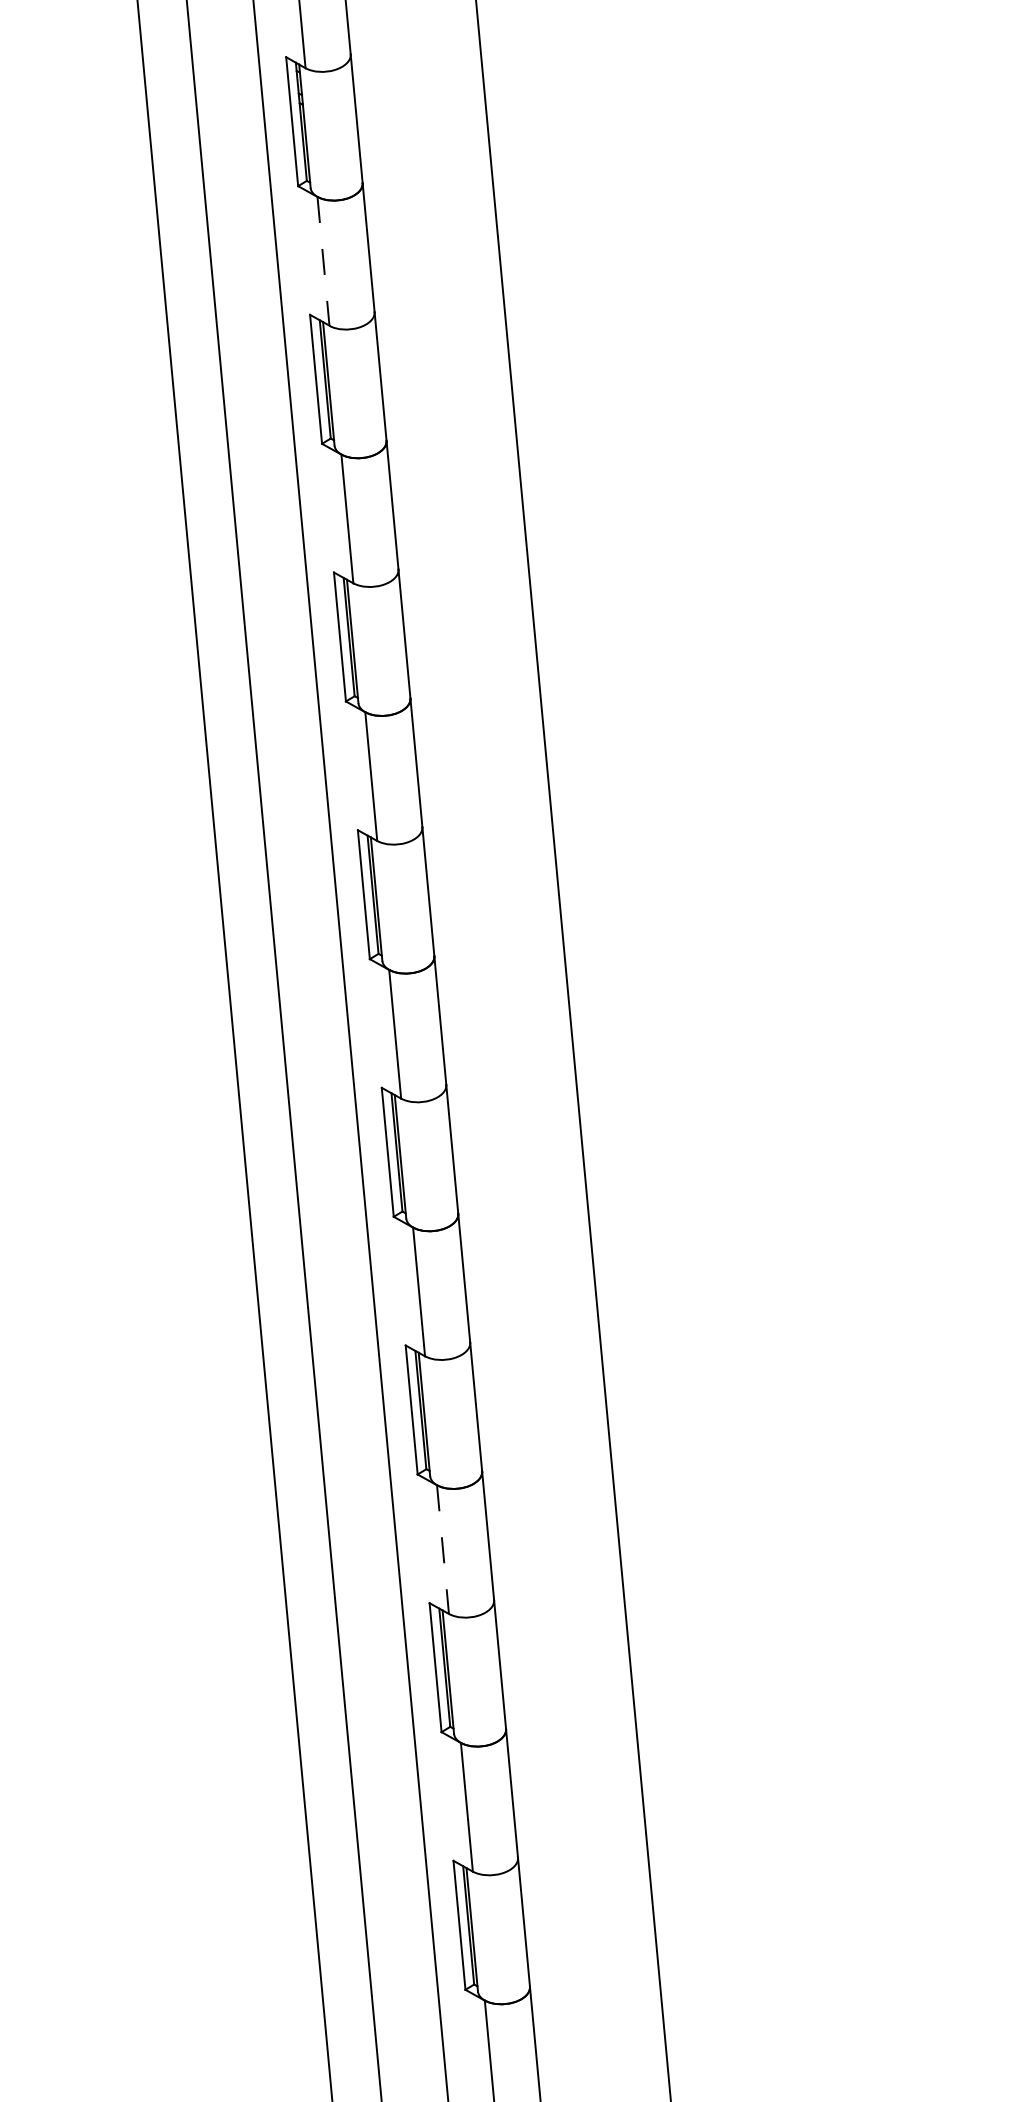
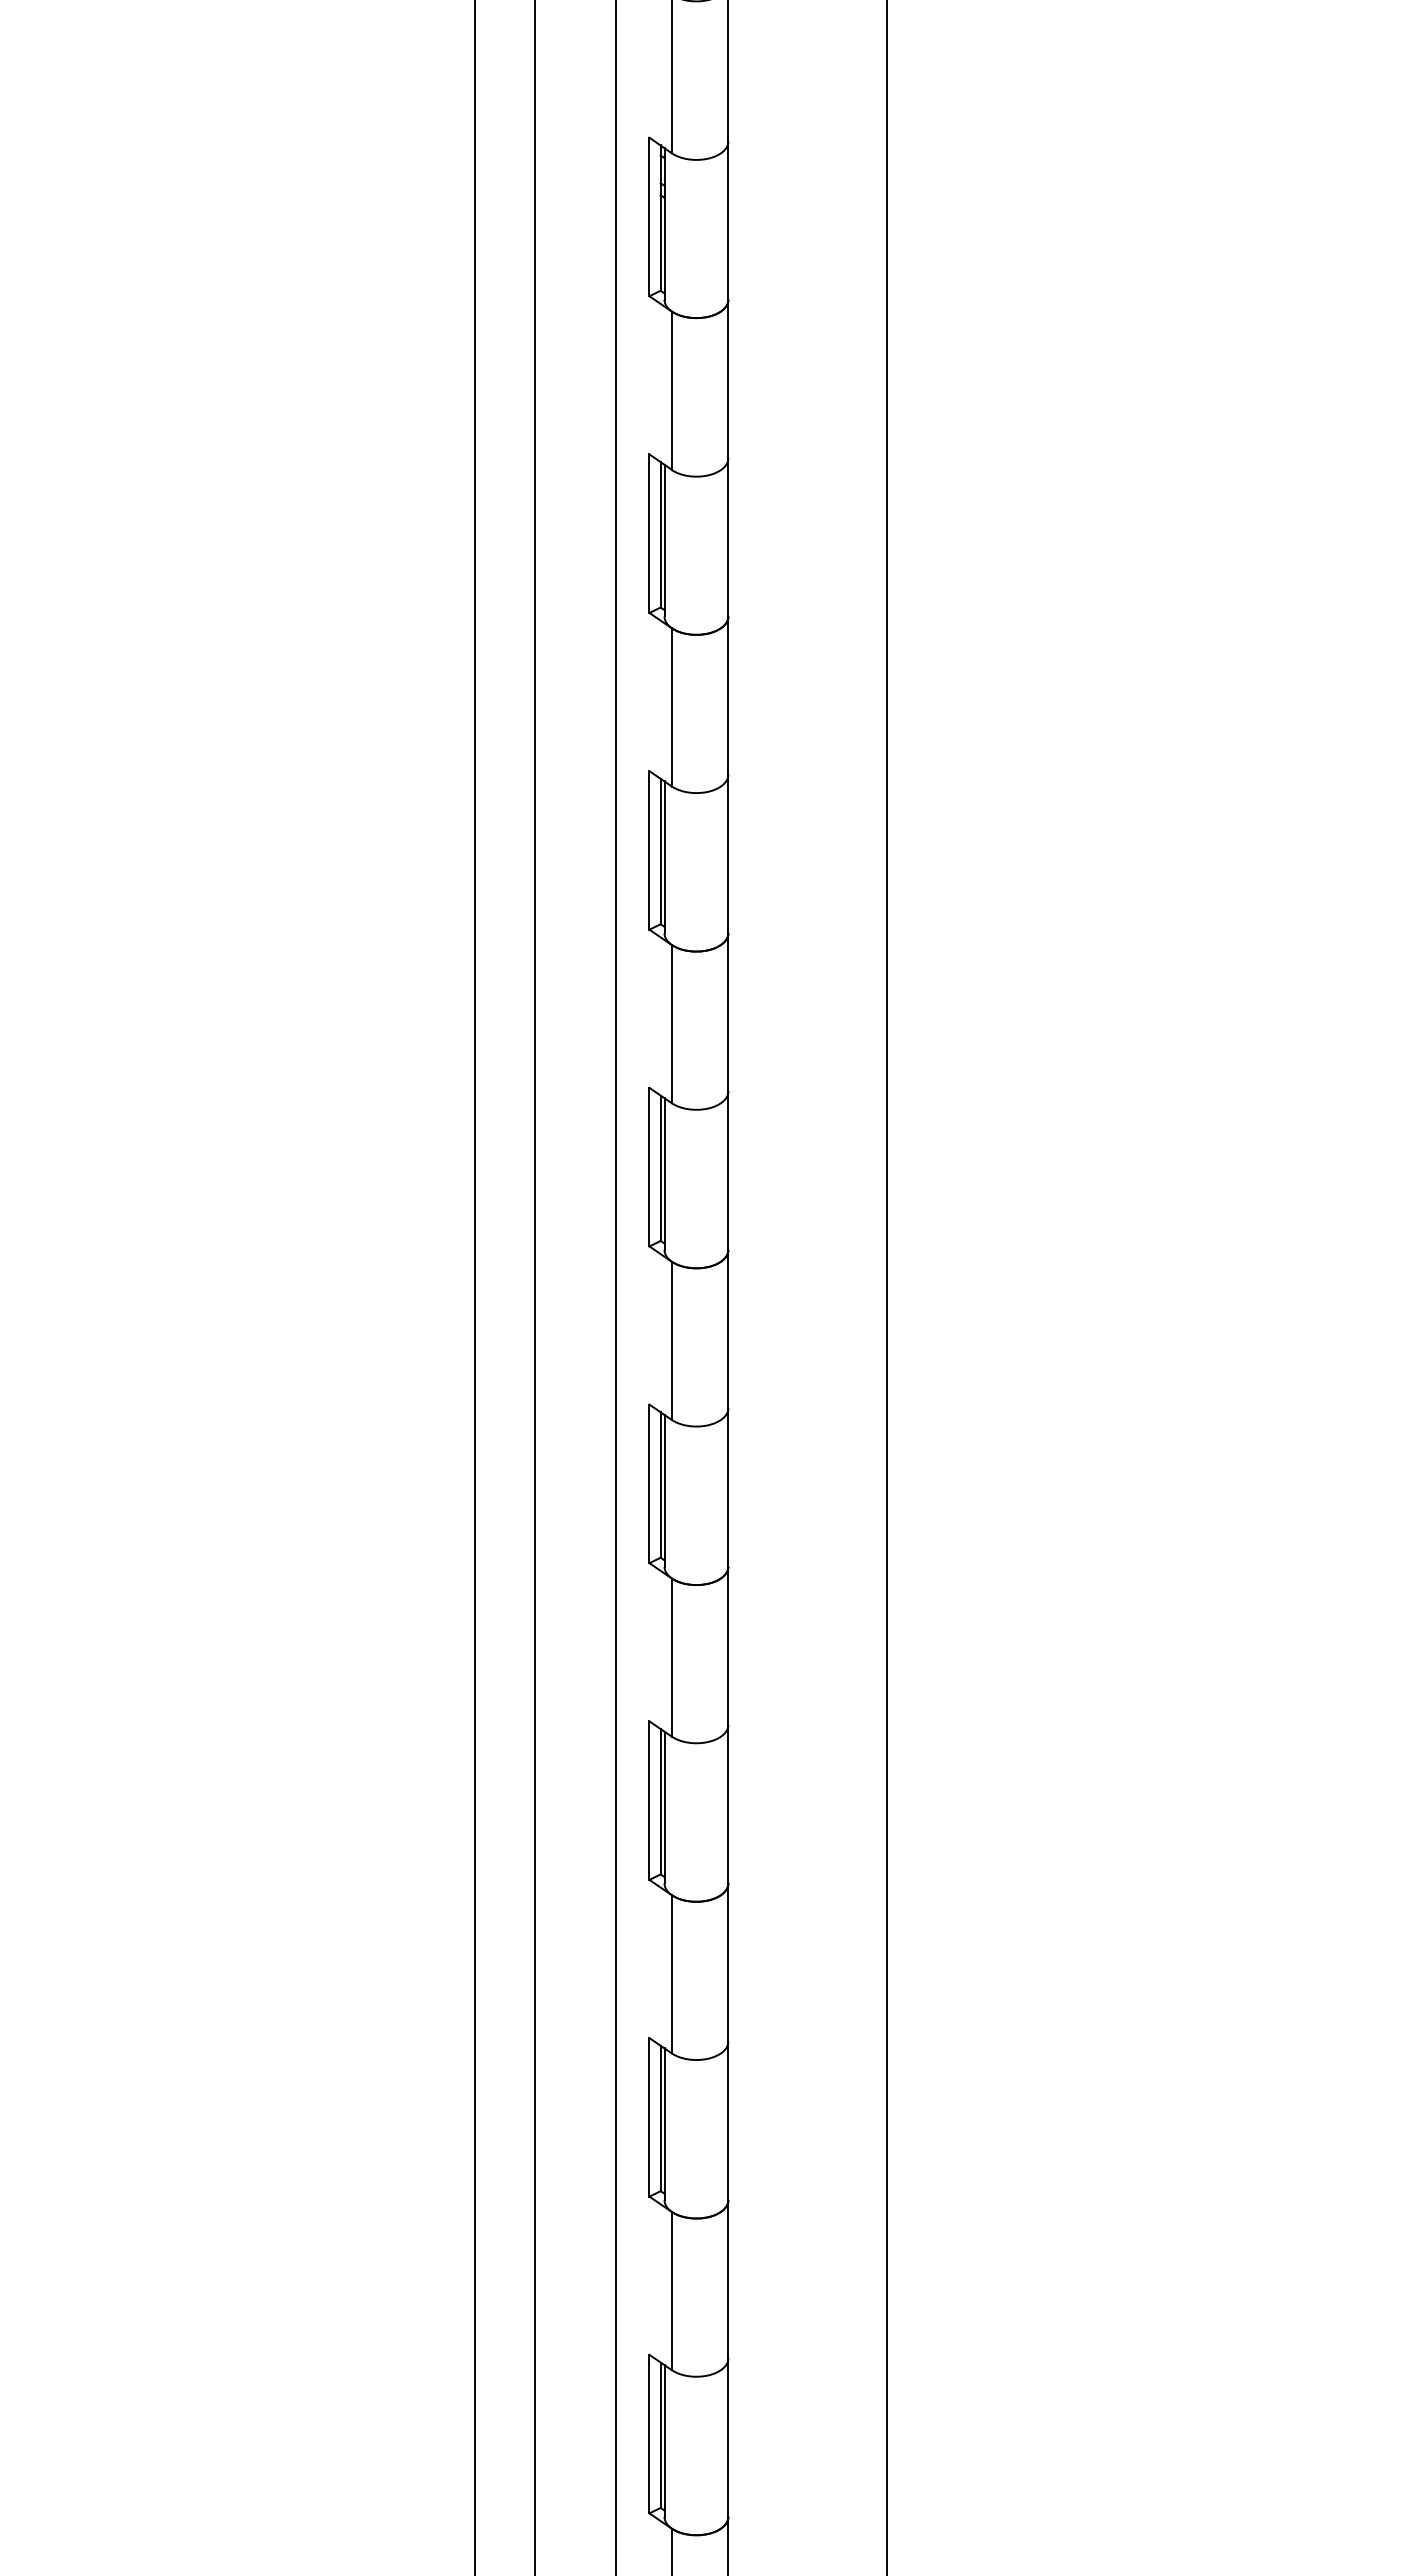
line: (323, 262) -> (671, 391), dashed -> solid
line: (442, 1549) -> (671, 1974), dashed -> solid

